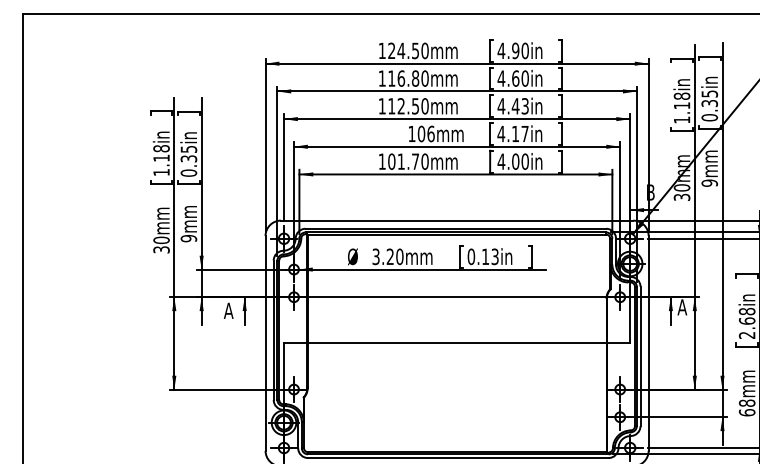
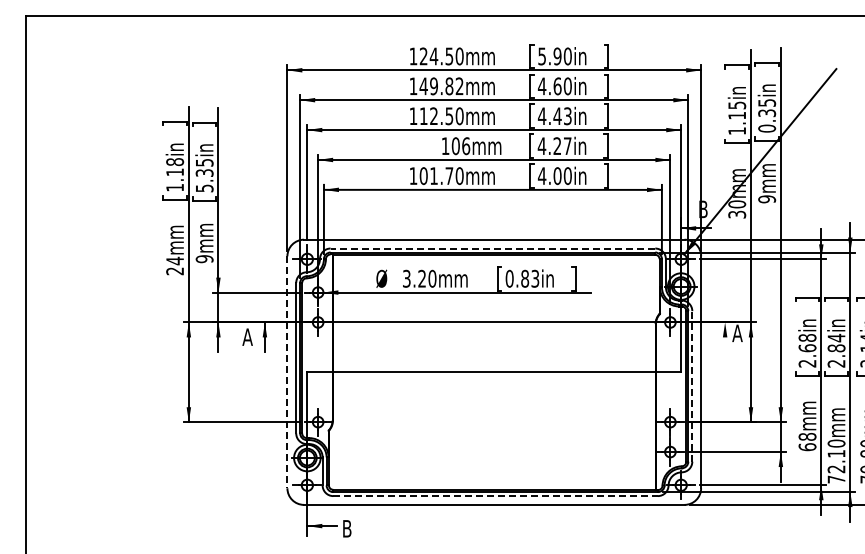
text: (500, 50) -> (541, 56), 4.90in -> 5.90in
text: (408, 78) -> (441, 86), 116.80mm -> 149.82mm
text: (682, 96) -> (737, 105), 1.18in -> 1.15in
text: (515, 133) -> (557, 145), 4.17in -> 4.27in
text: (188, 173) -> (204, 188), 0.35in -> 5.35in
line: (455, 228) -> (492, 248), solid -> dashed
text: (161, 244) -> (175, 265), 30mm -> 24mm
text: (486, 256) -> (525, 278), 0.13in -> 0.83in
line: (671, 311) -> (725, 337), removed
line: (265, 343) -> (287, 372), solid -> dashed
line: (640, 355) -> (692, 385), solid -> dashed
line: (459, 458) -> (496, 496), solid -> dashed

